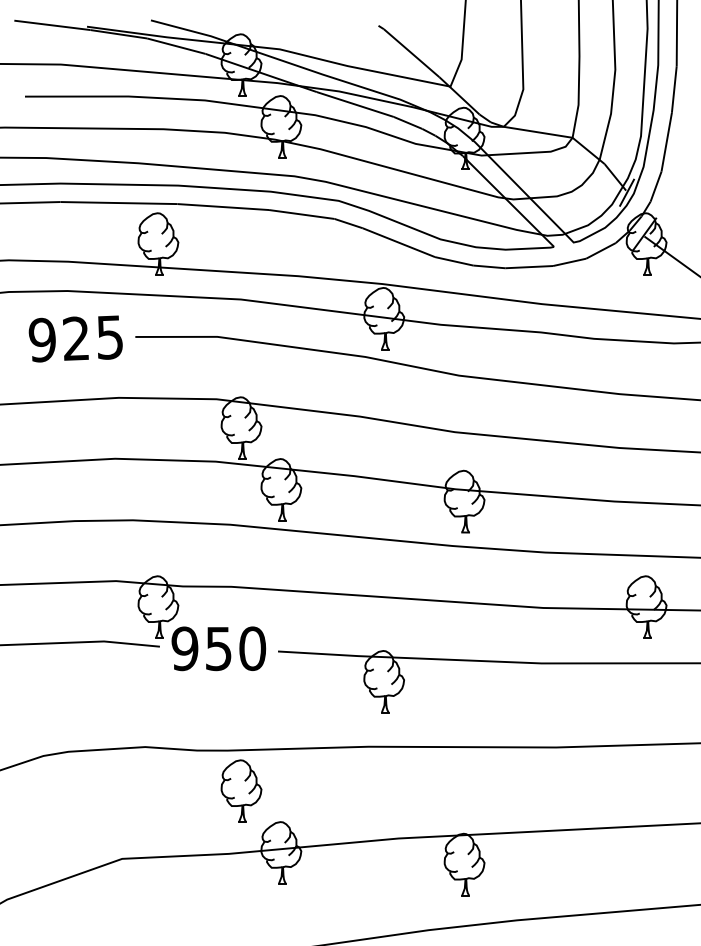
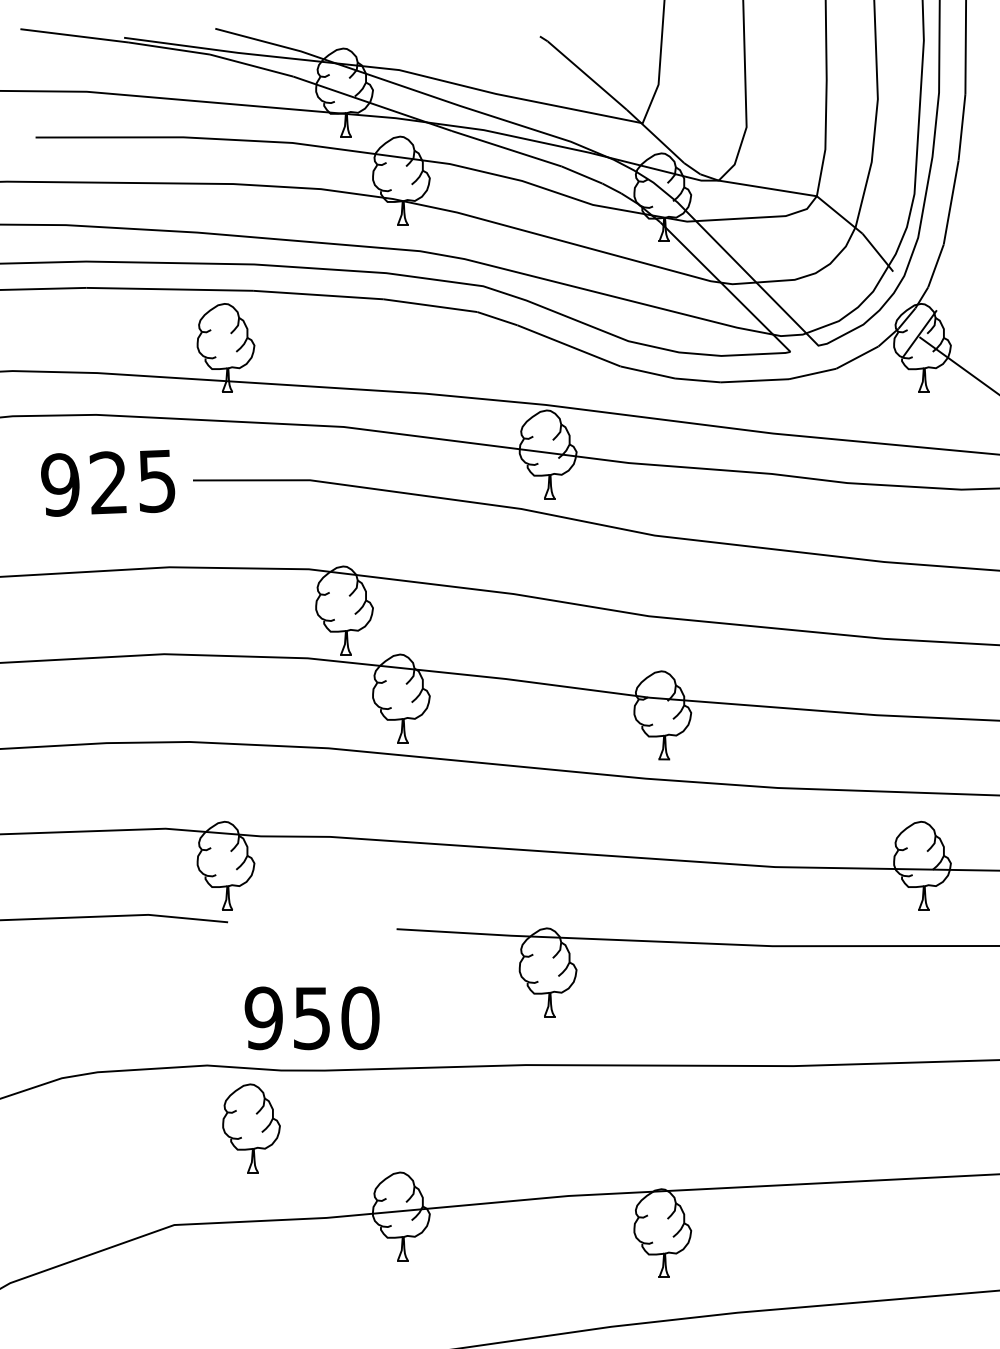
line: (627, 192) -> (894, 274), removed
text: (218, 648) -> (311, 1018), moved
part: (241, 791) -> (251, 1128), moved

